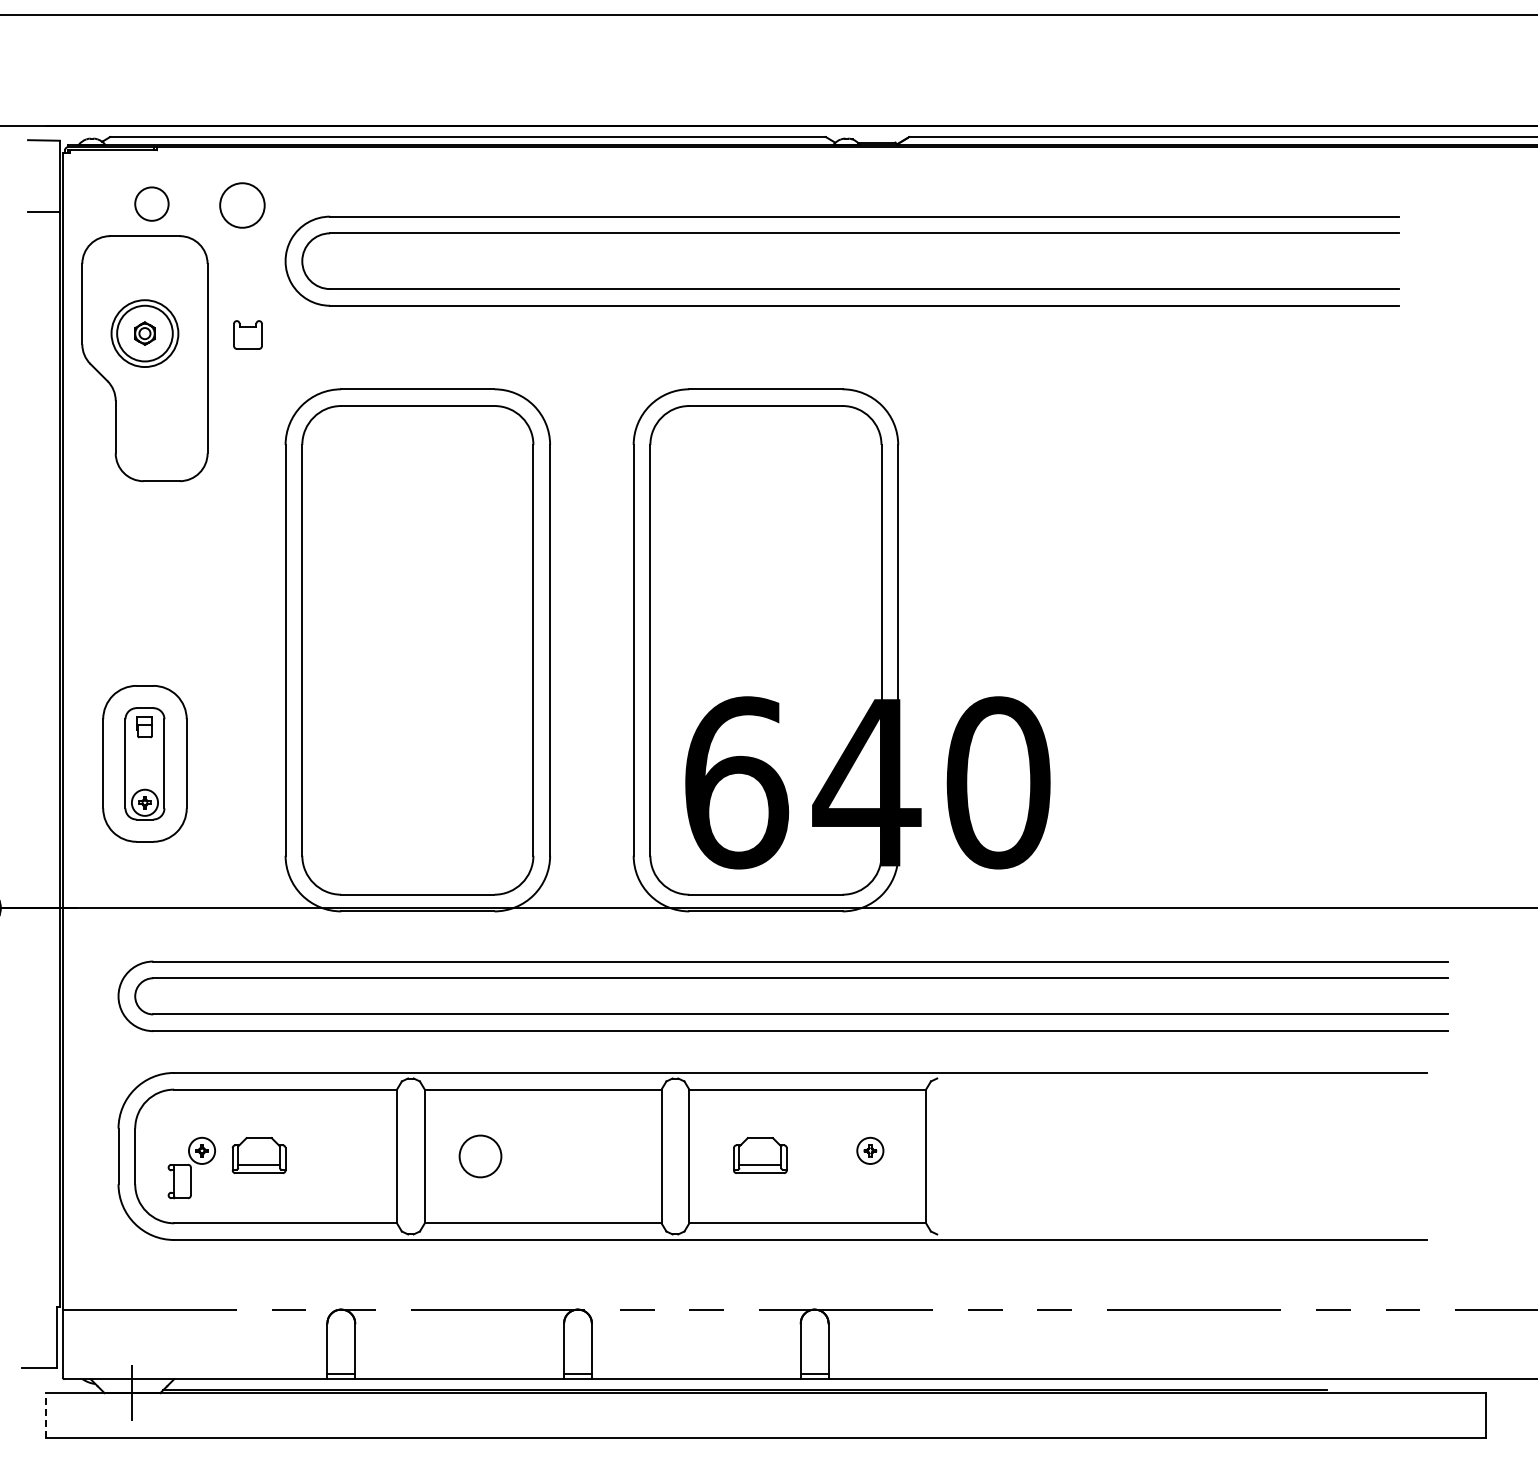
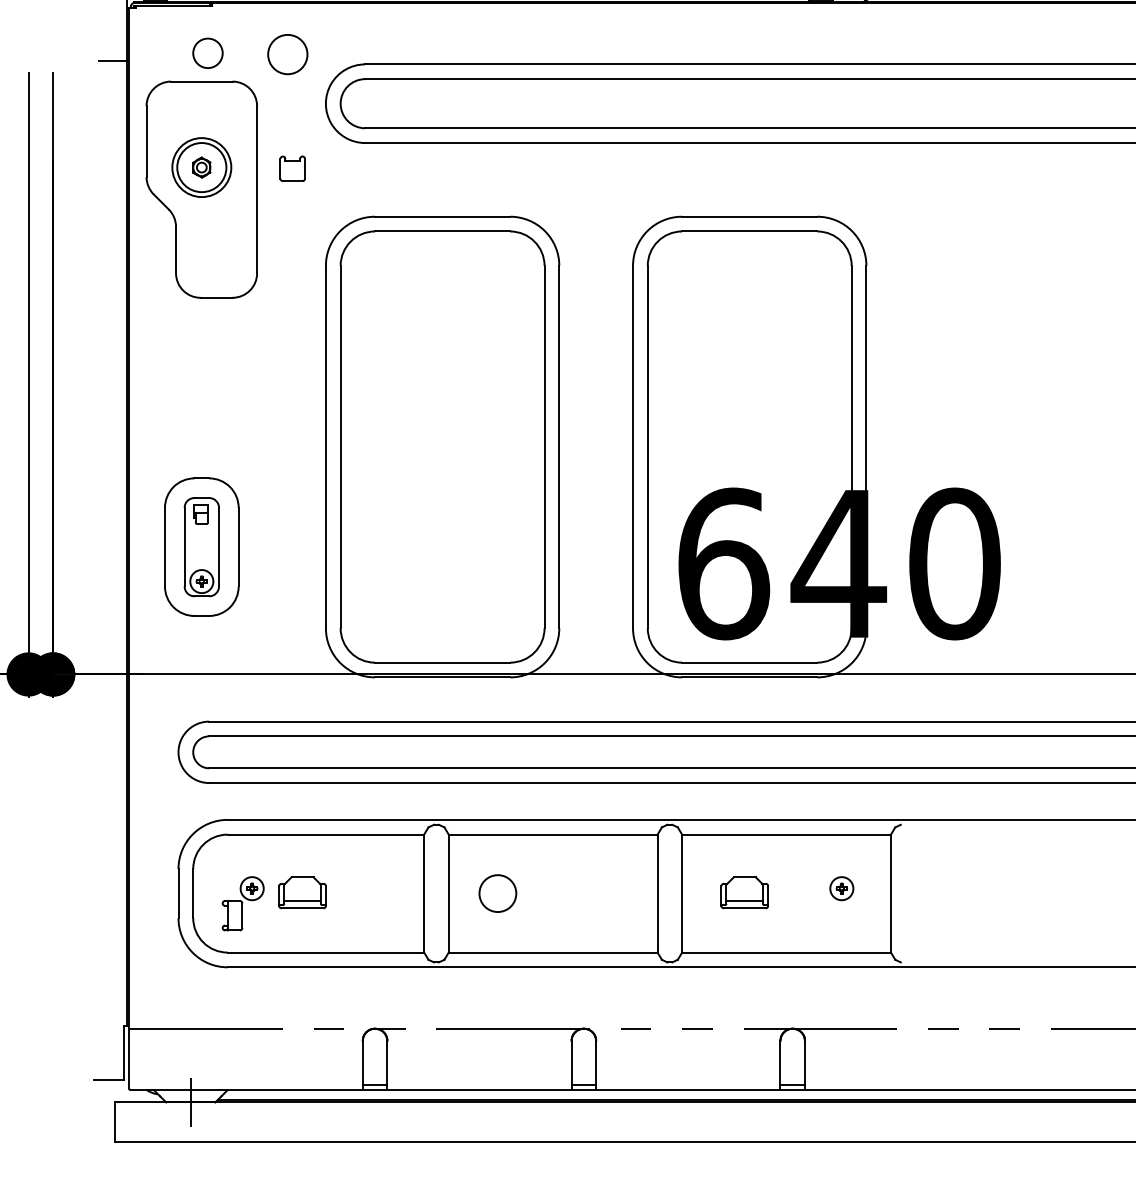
line: (46, 1414) -> (114, 1121), dashed -> solid

